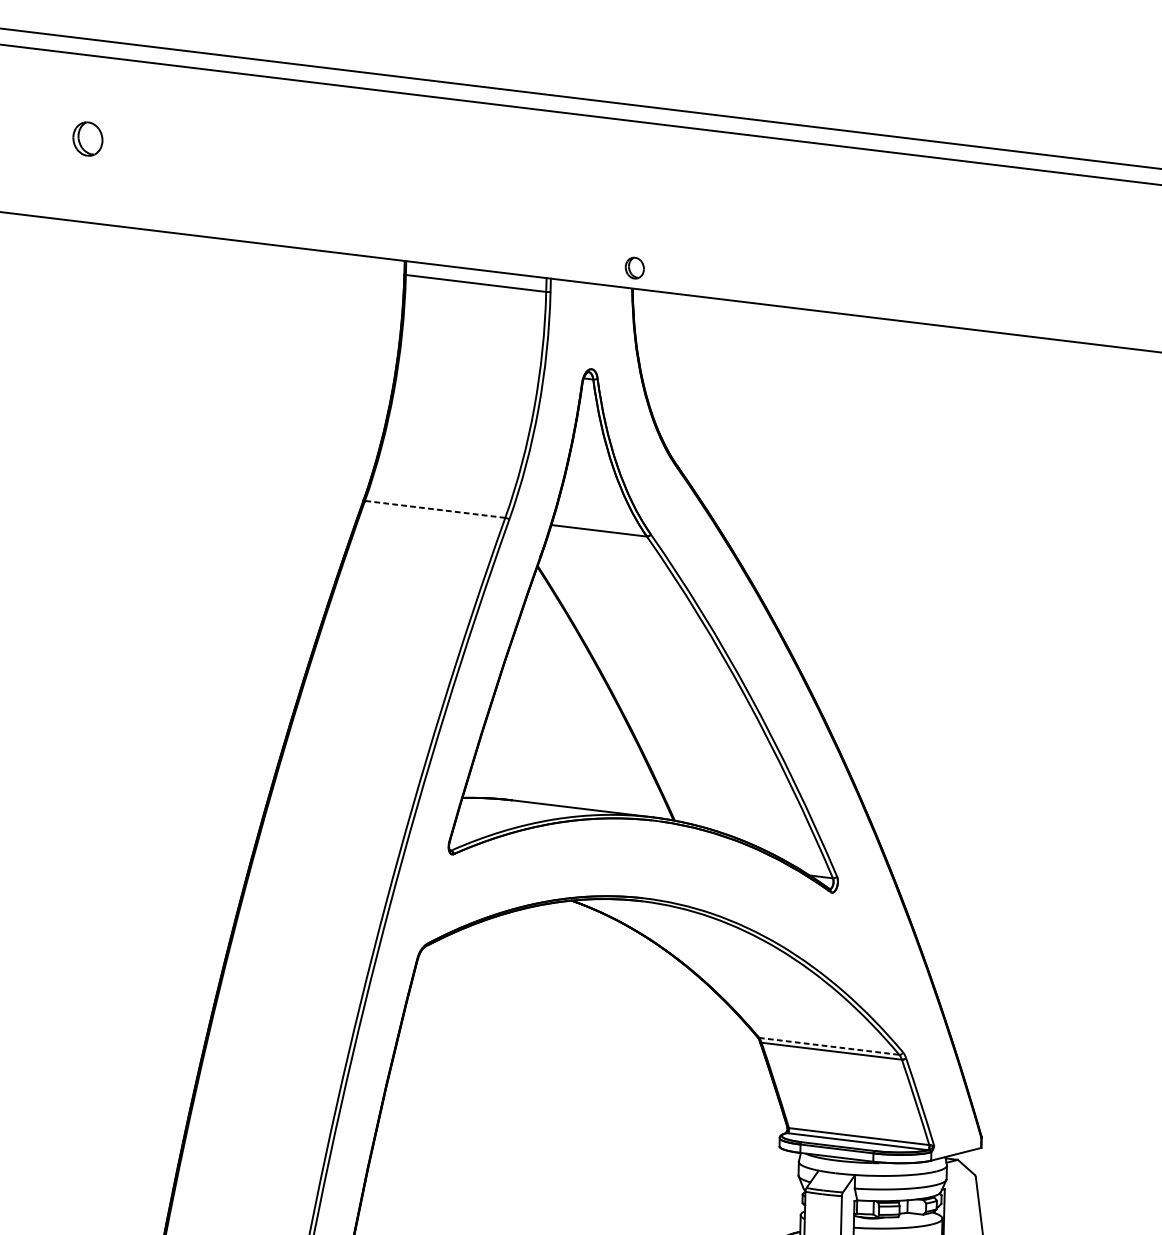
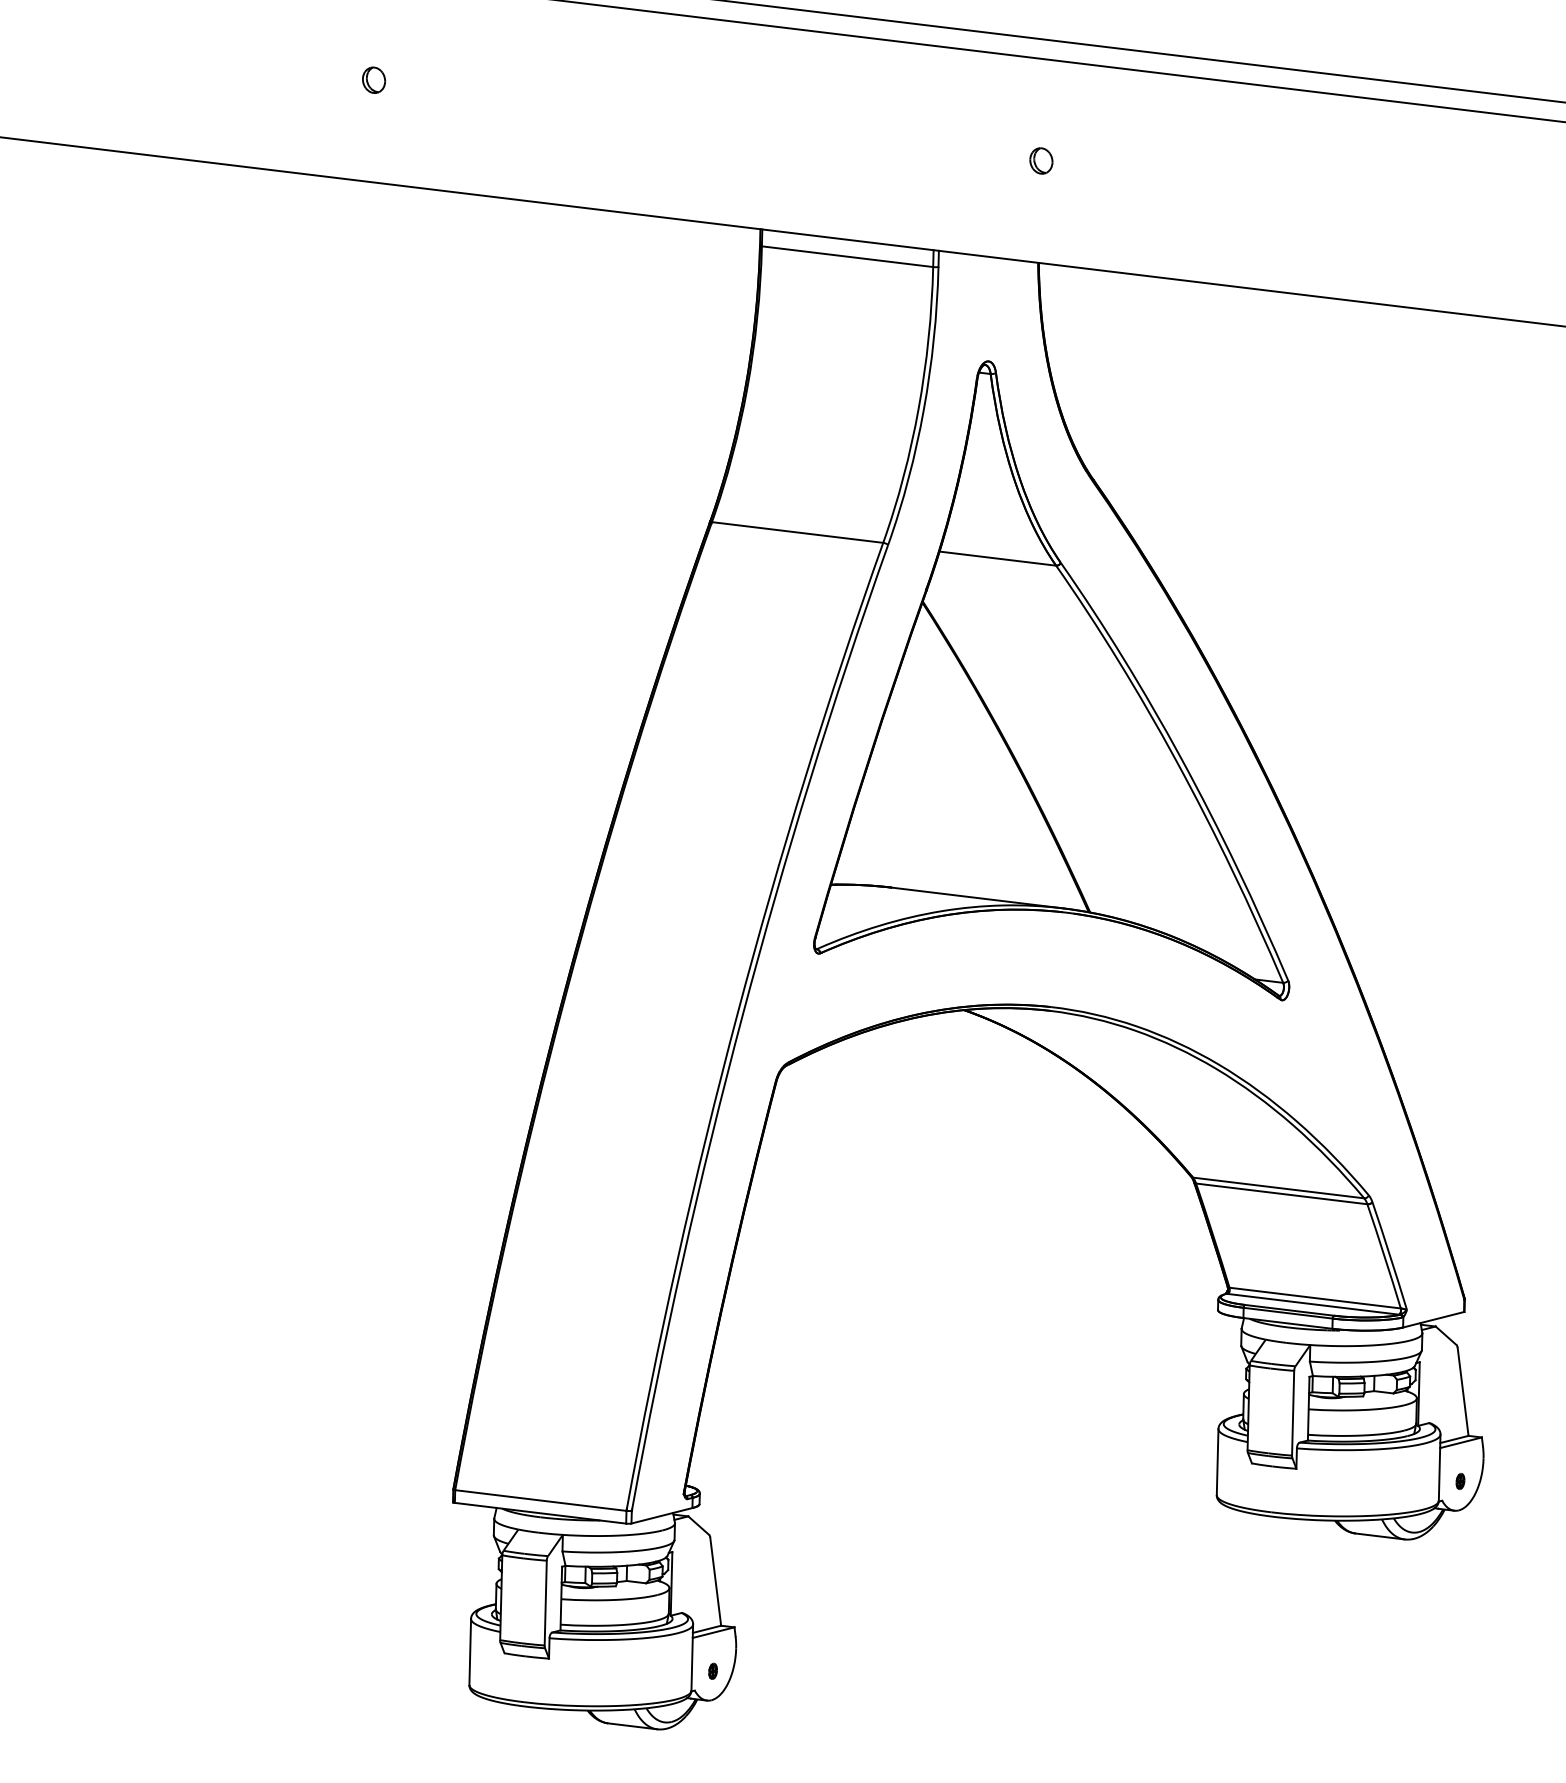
part: (88, 138) -> (374, 79), size x0.62
part: (634, 267) -> (1041, 160), moved
line: (435, 509) -> (797, 532), dashed -> solid
line: (829, 1046) -> (1279, 1188), dashed -> solid

